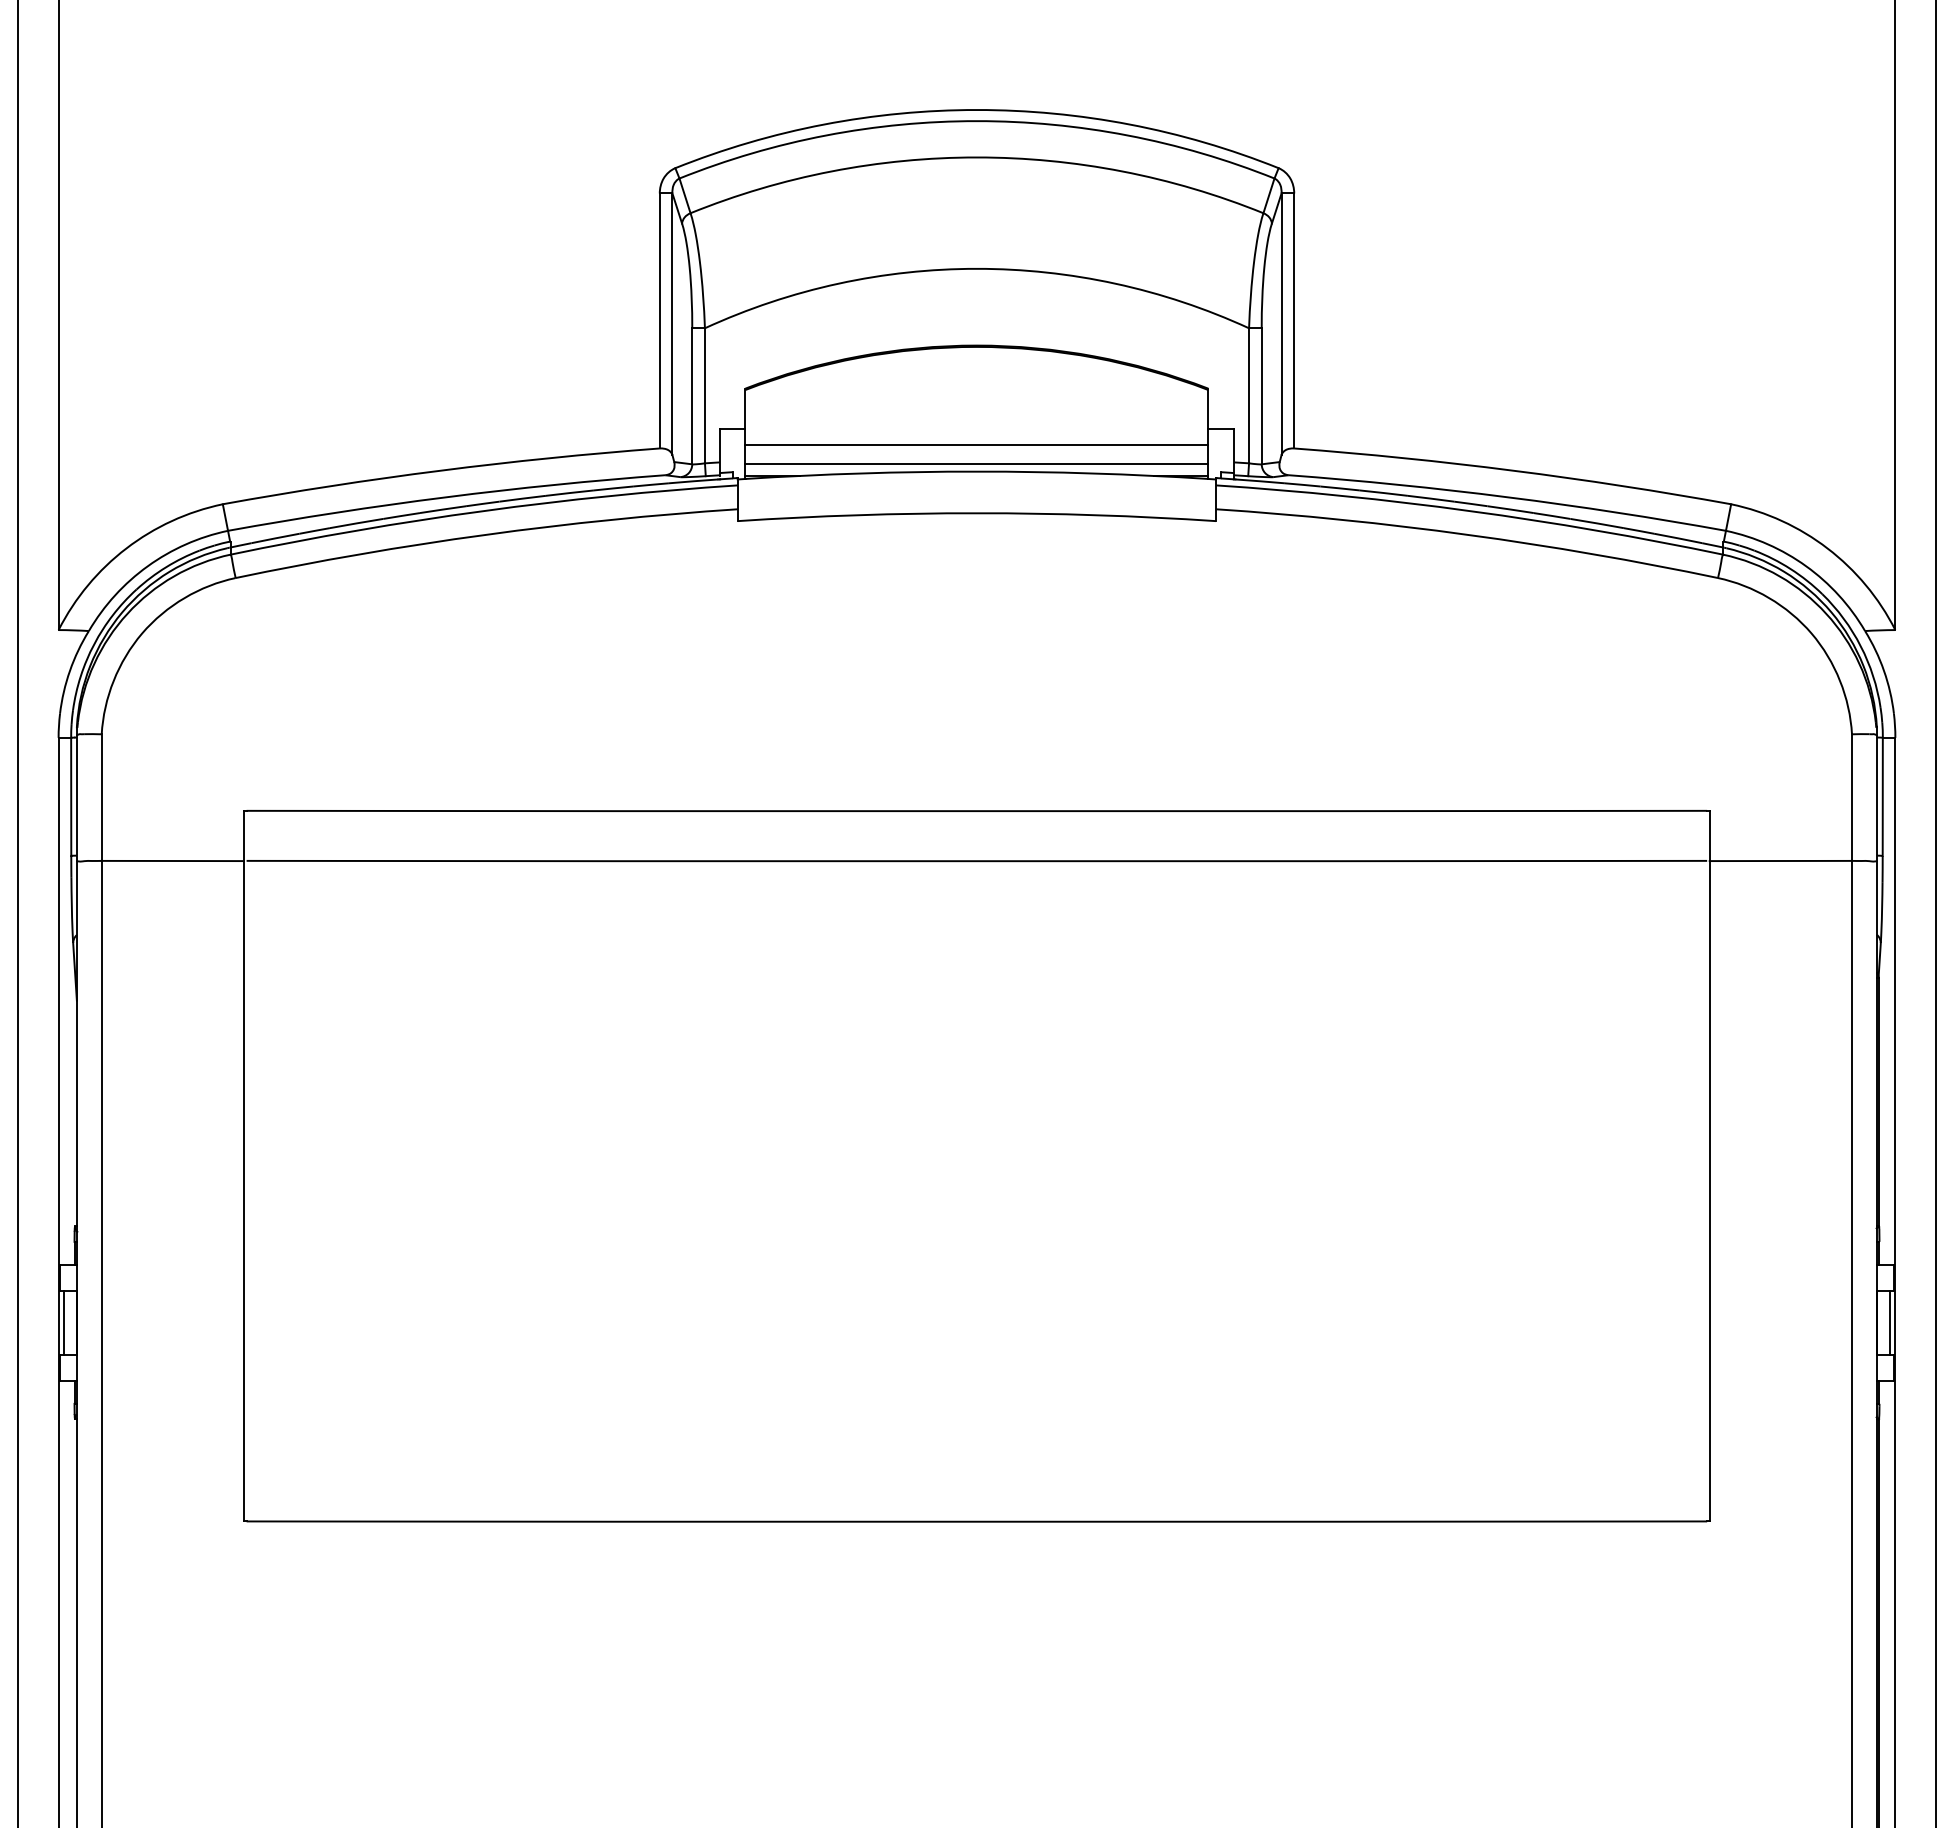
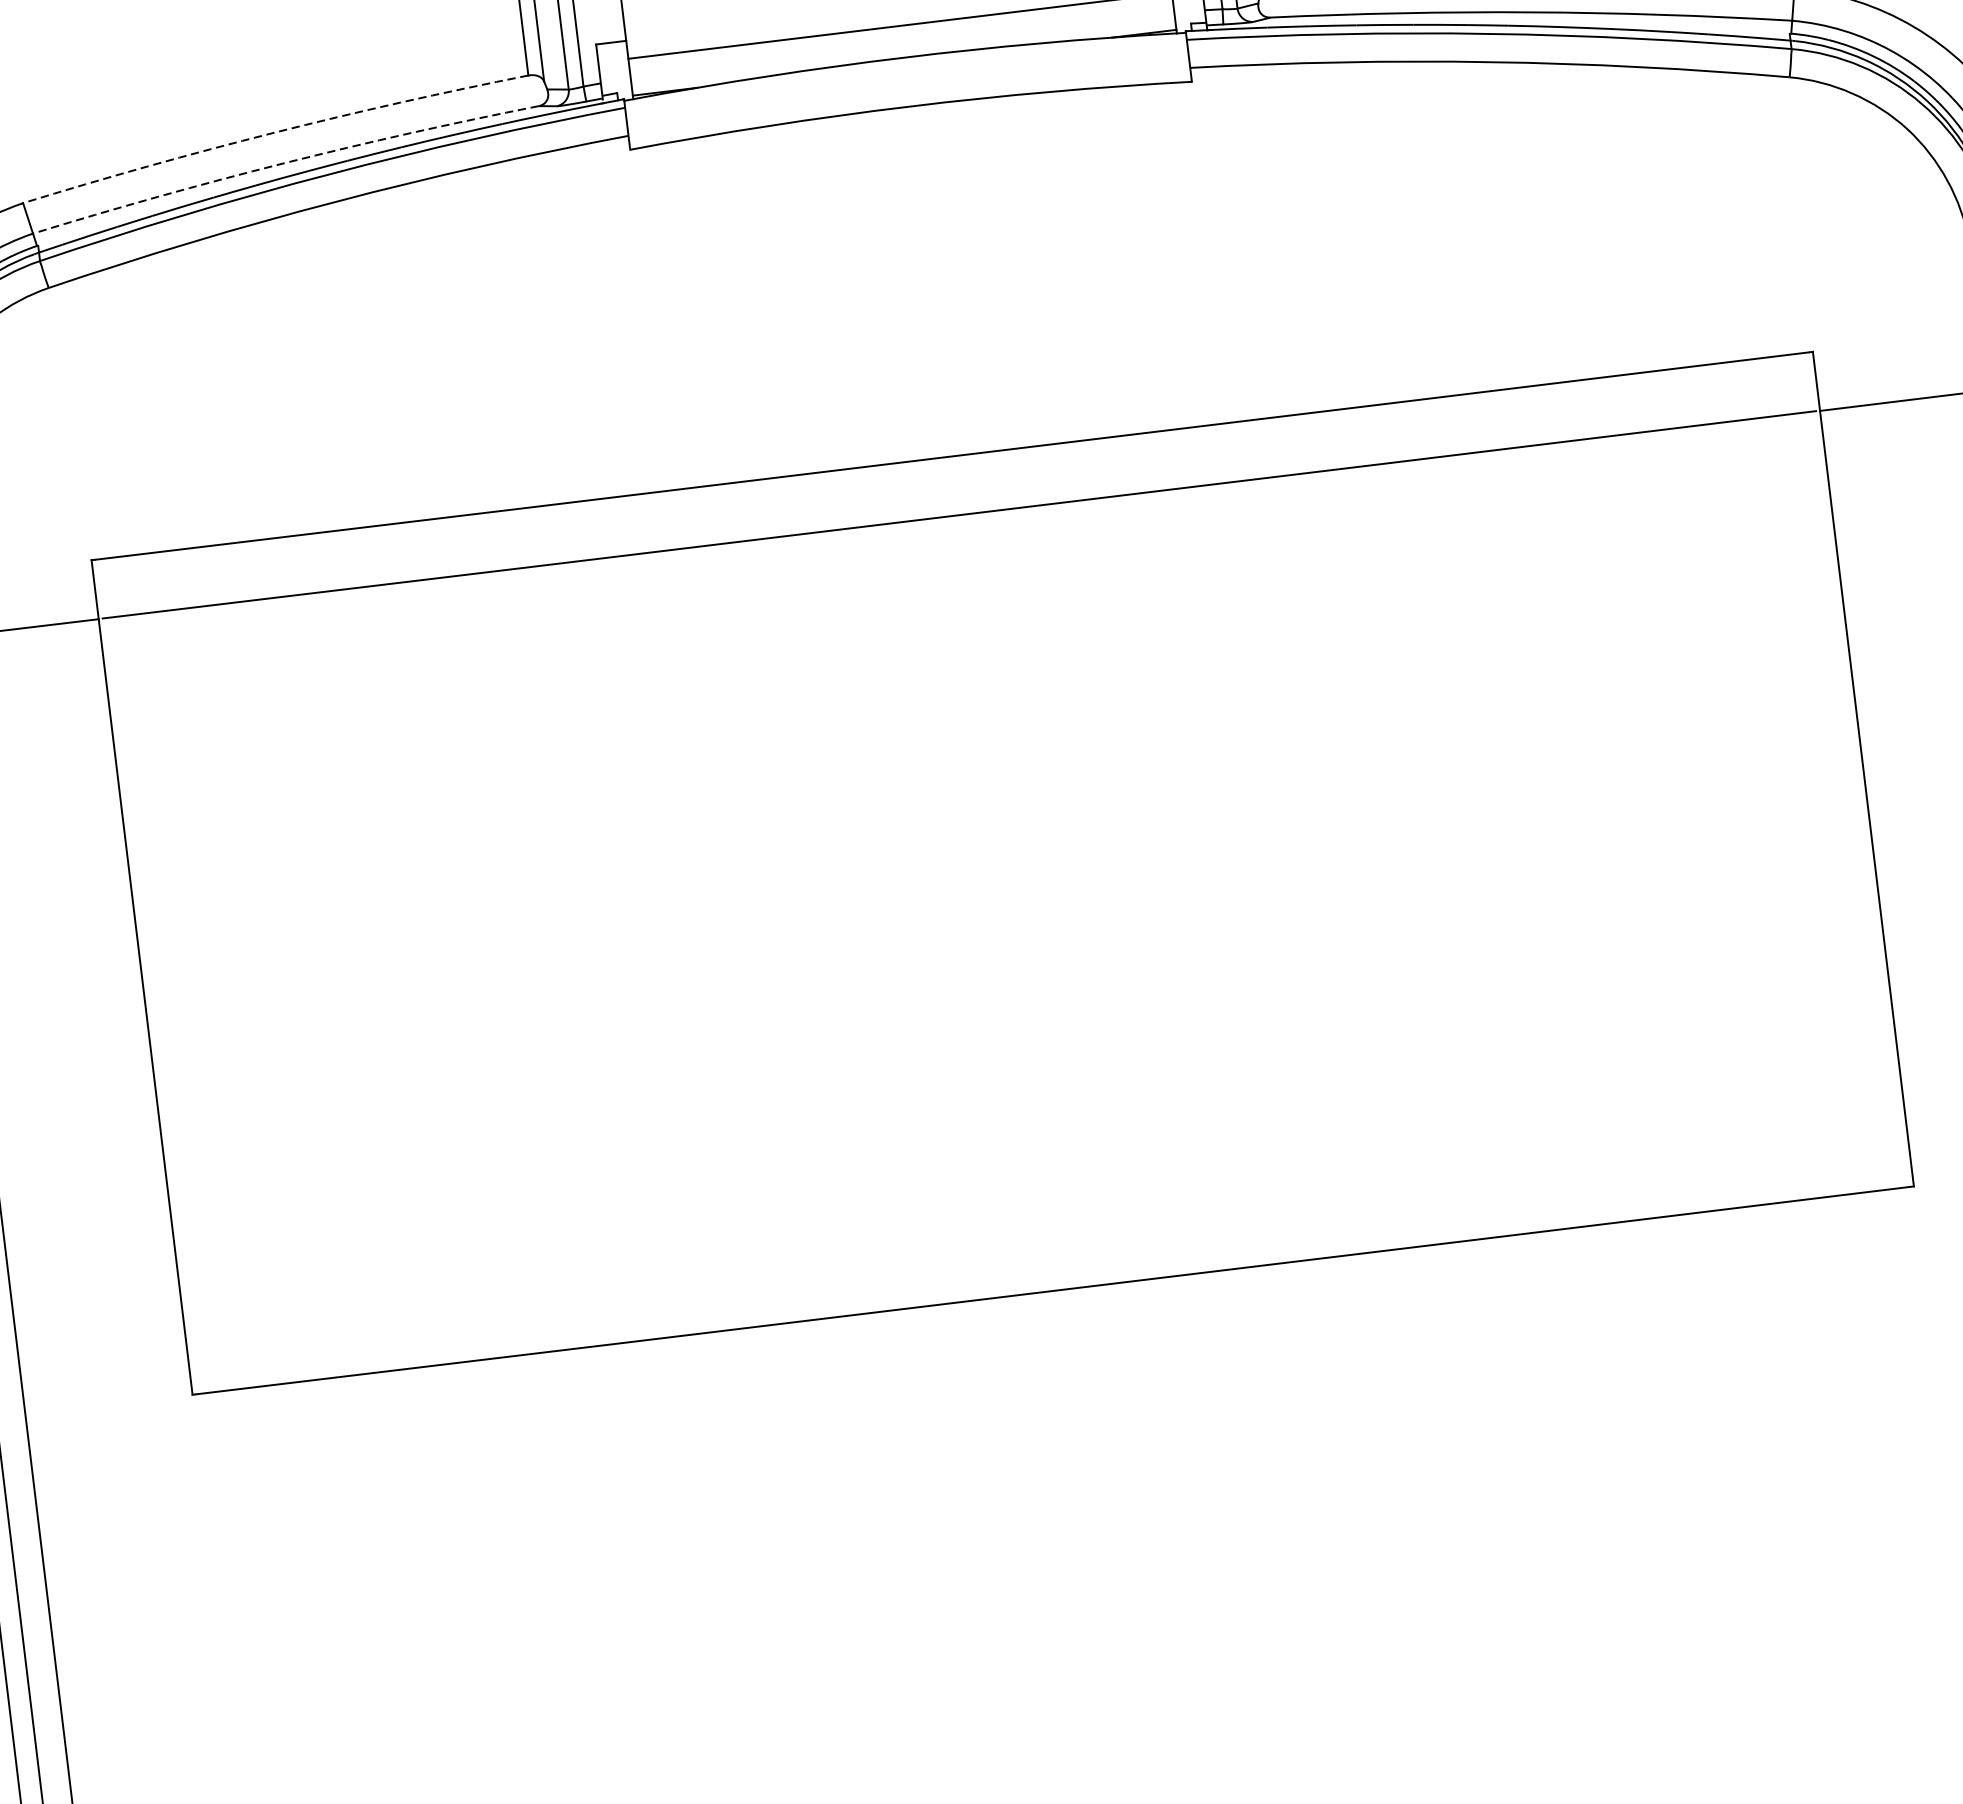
line: (976, 463) -> (902, 48), removed
arc: (440, 470) -> (273, 132), solid -> dashed
arc: (445, 497) -> (283, 163), solid -> dashed

